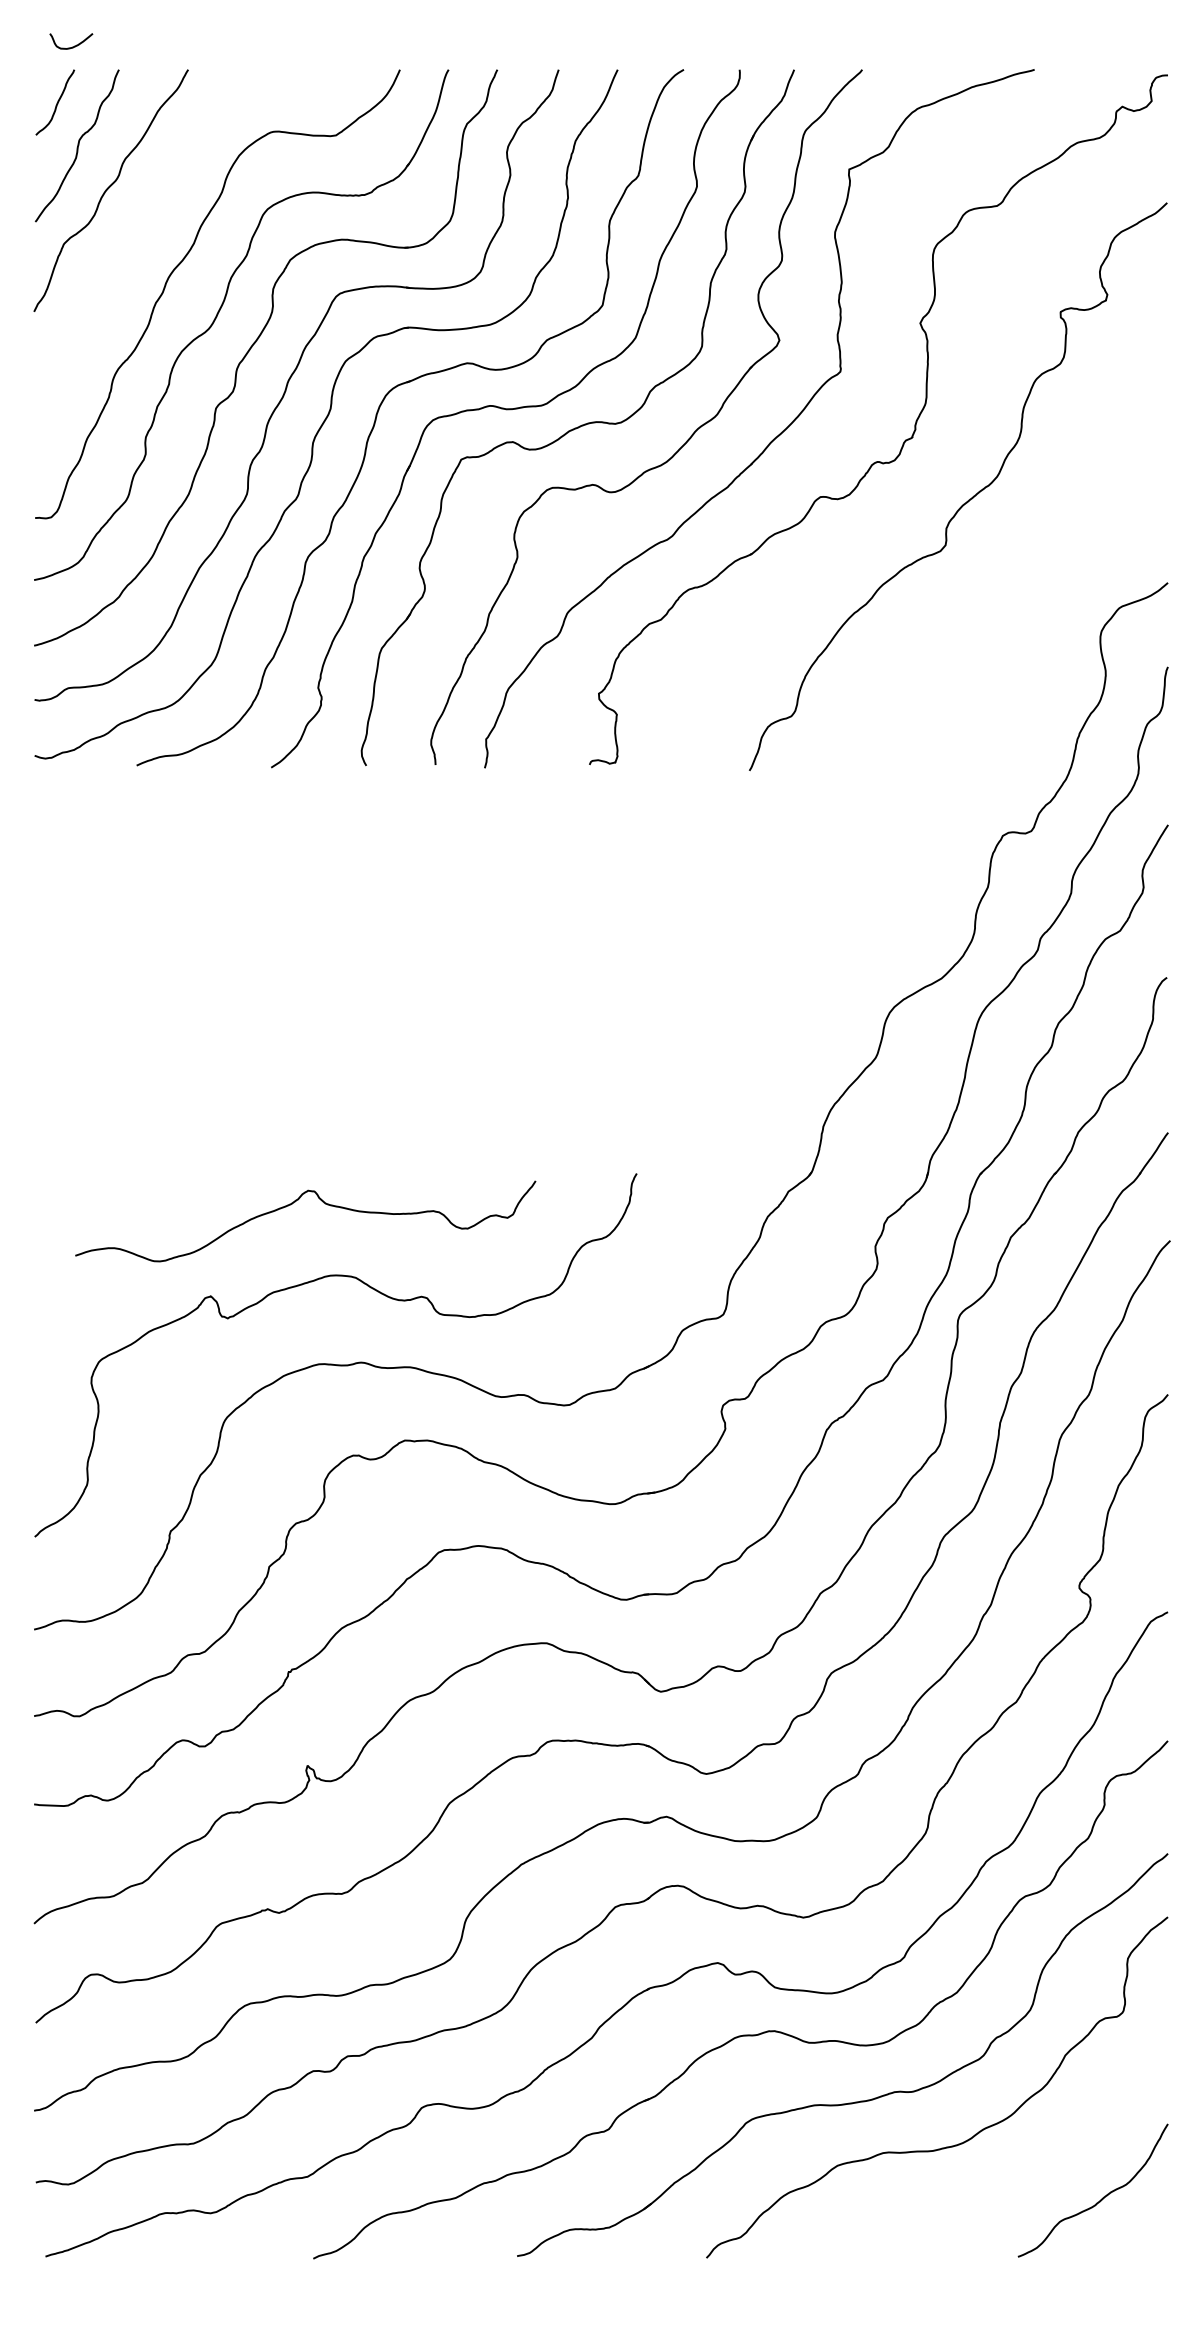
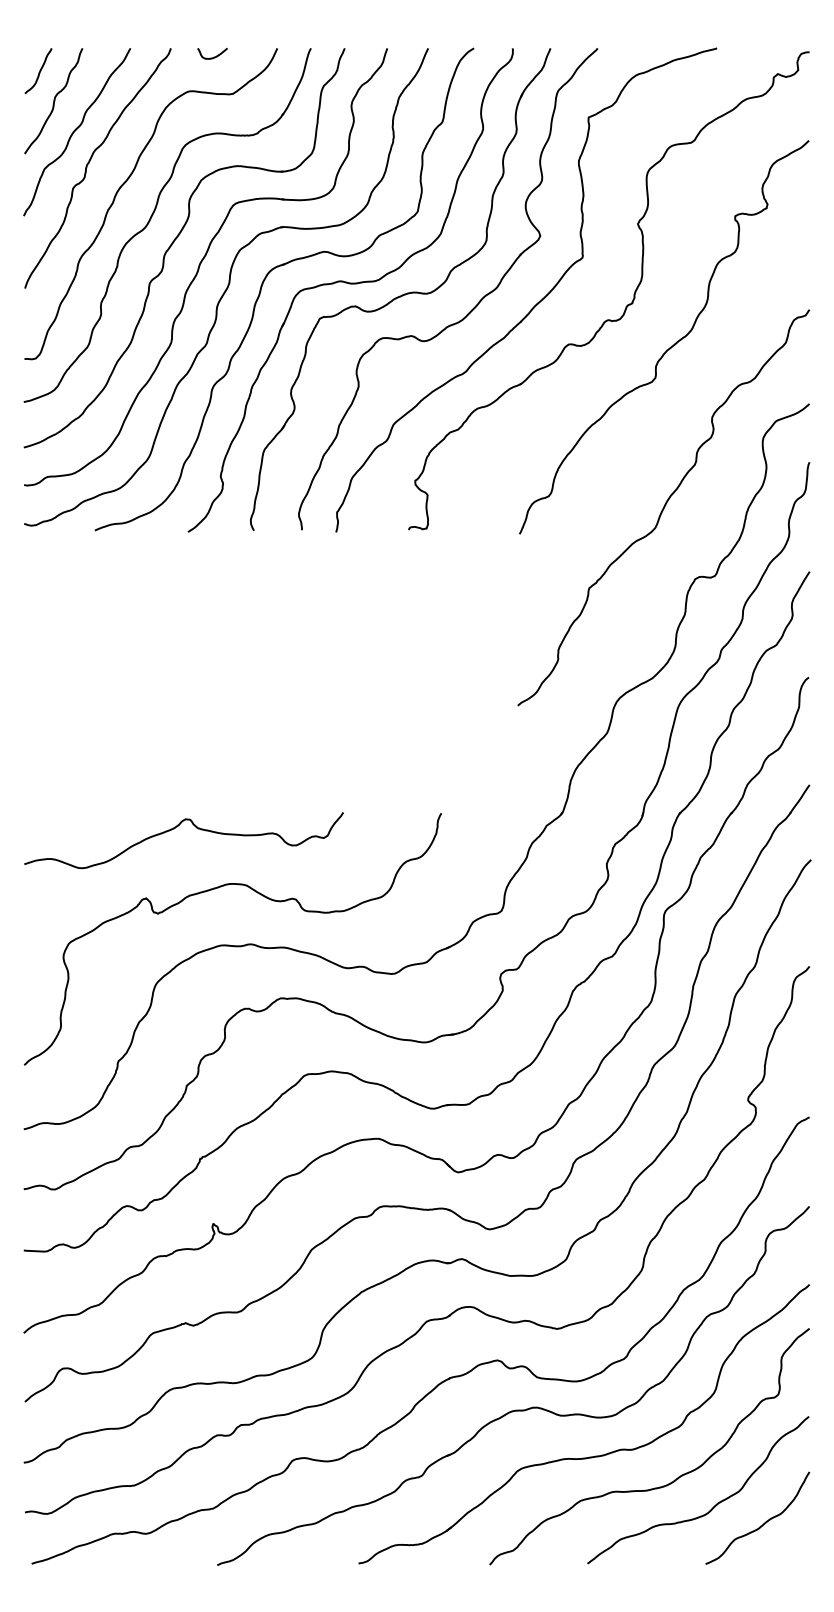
curve: (74, 45) -> (214, 56), moved
curve: (128, 235) -> (89, 163), added
curve: (957, 732) -> (663, 507), added
curve: (291, 1205) -> (174, 829), moved
curve: (1030, 2172) -> (714, 1505), added

